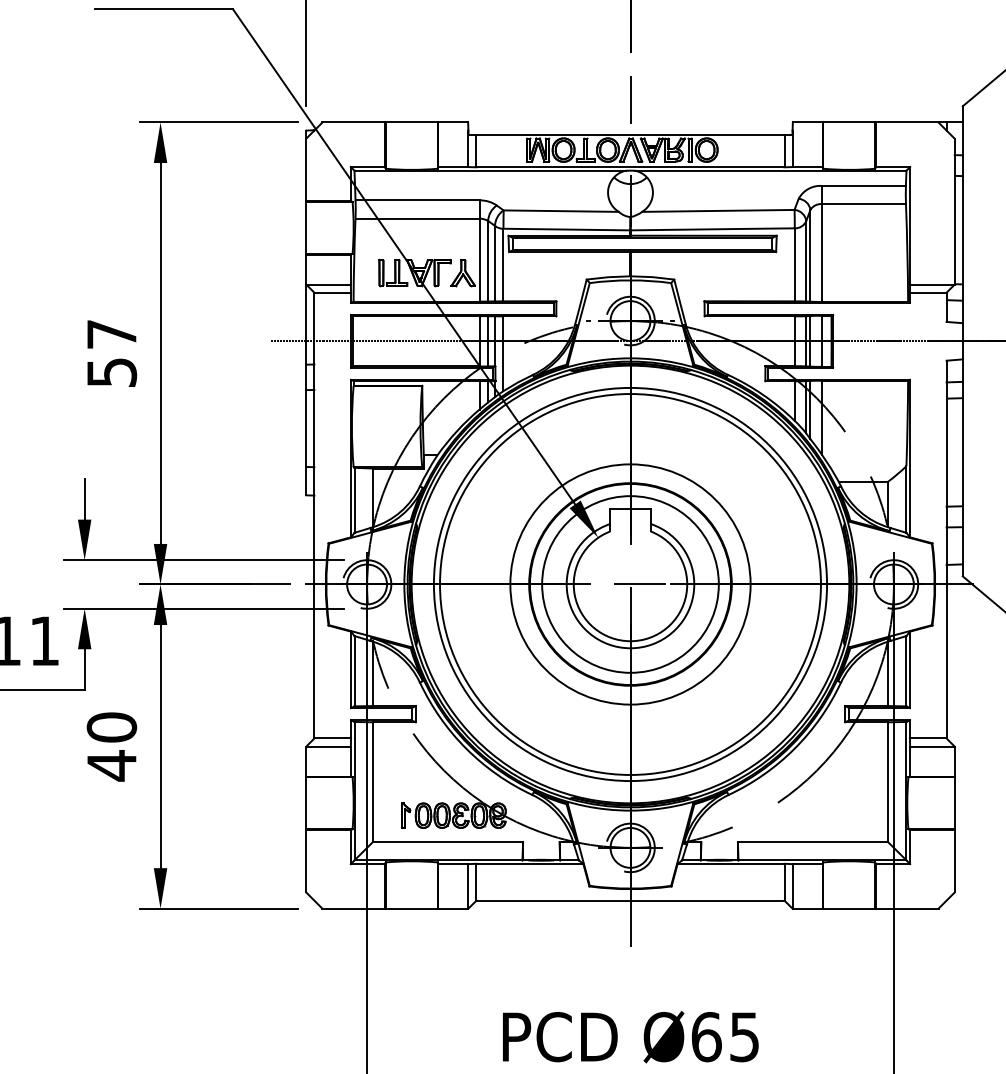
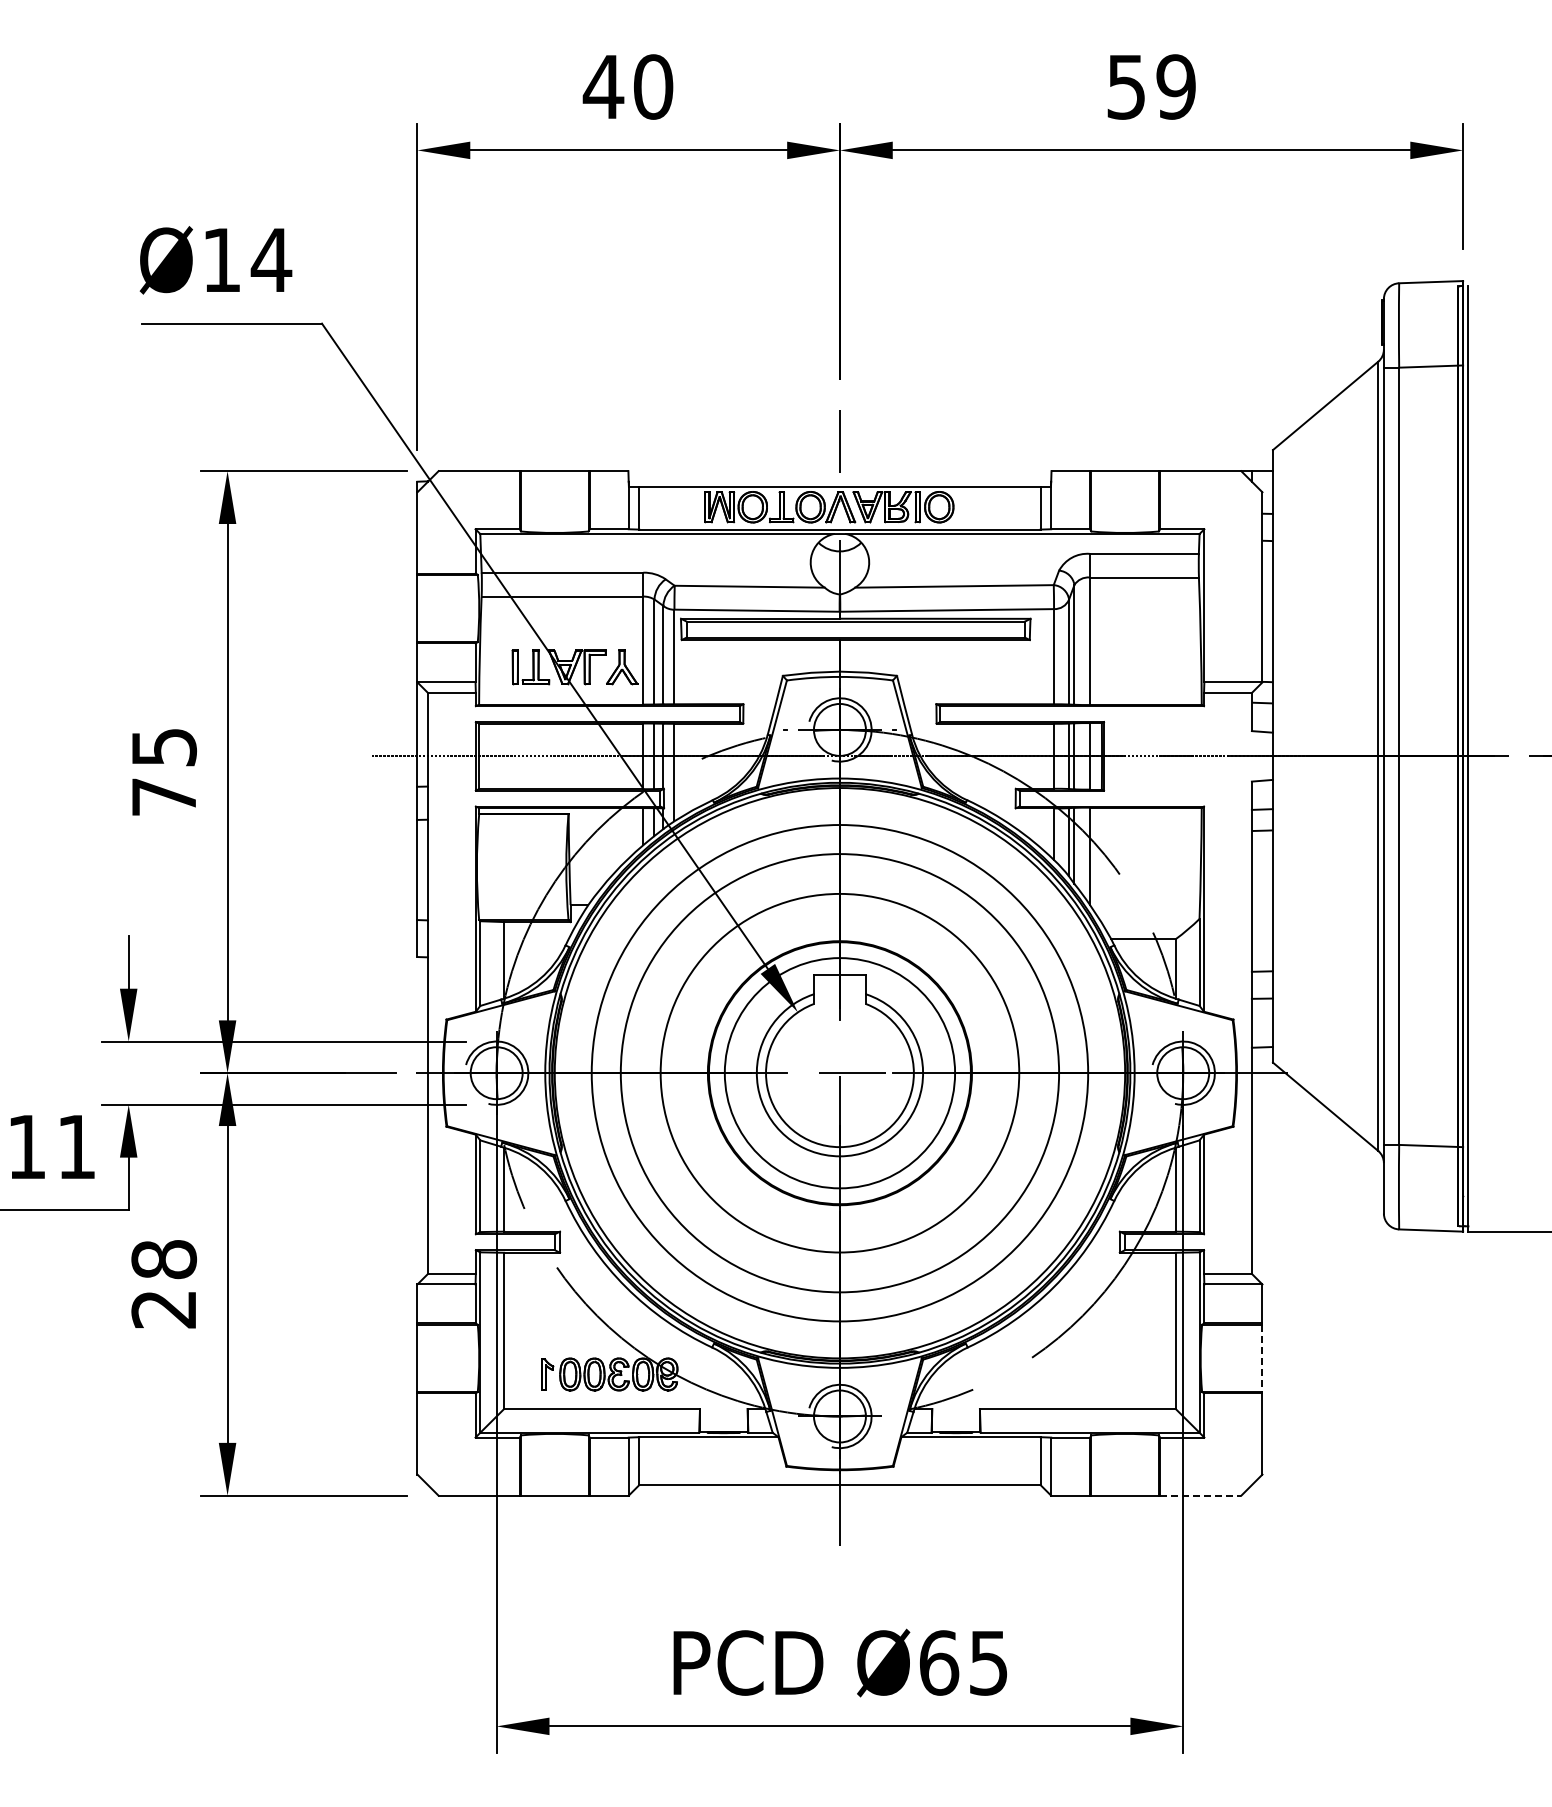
text: (112, 353) -> (164, 772), 57 -> 75
circle: (630, 583) -> (839, 1072), size x1.4
circle: (630, 584) -> (839, 1073), size x0.7
text: (111, 746) -> (163, 1284), 40 -> 28
line: (954, 803) -> (1262, 1358), solid -> dashed
line: (907, 908) -> (1200, 1495), solid -> dashed

